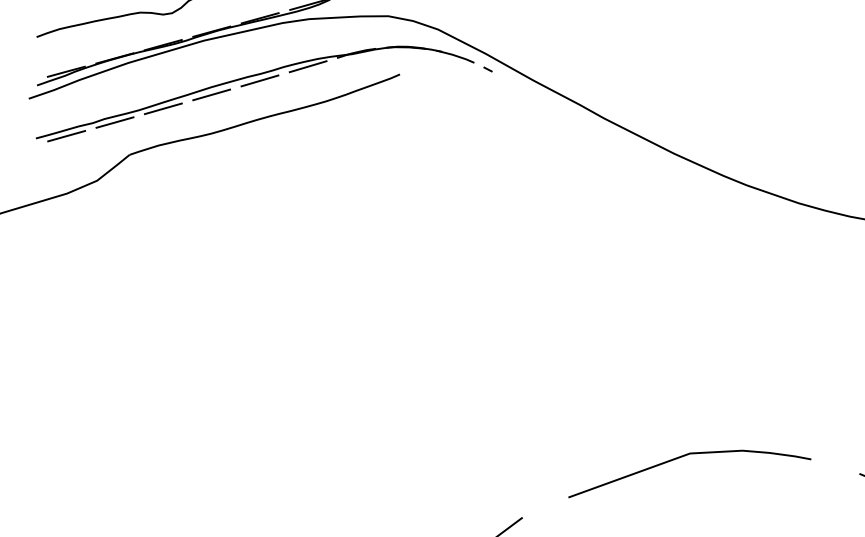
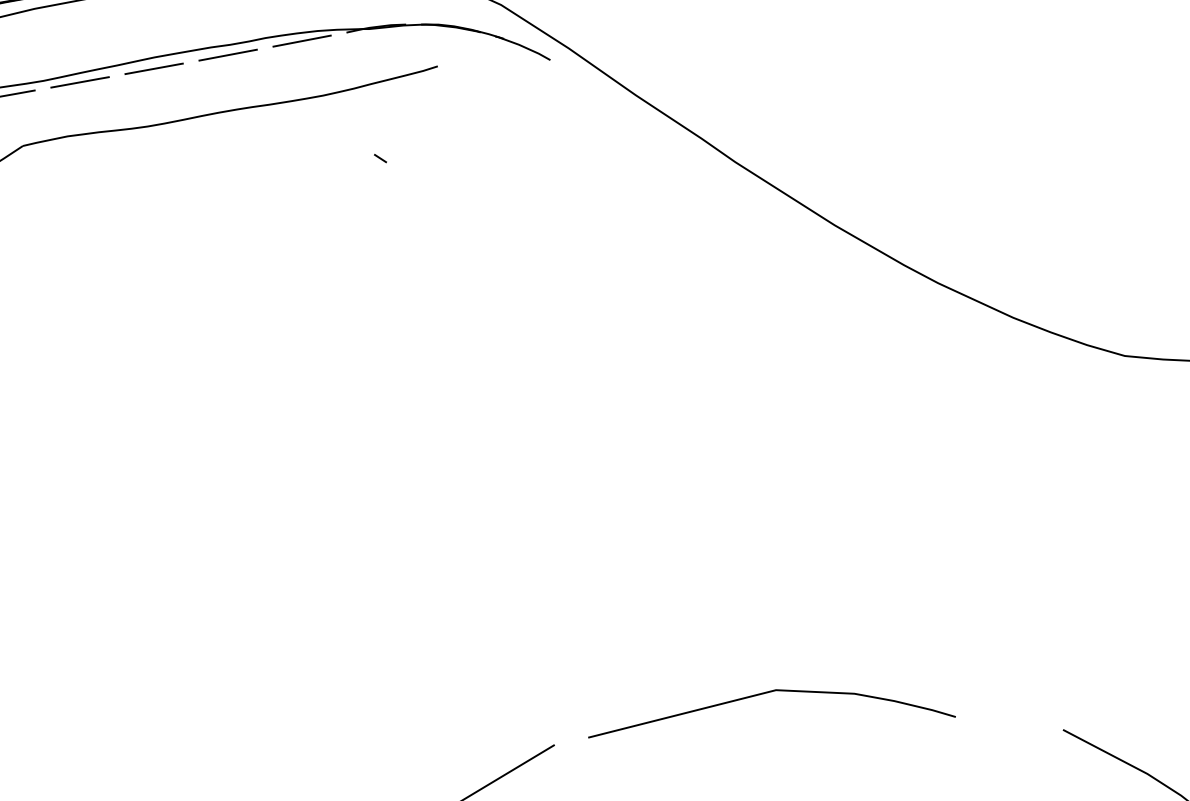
line: (487, 69) -> (379, 158), moved
curve: (685, 456) -> (768, 693), moved

